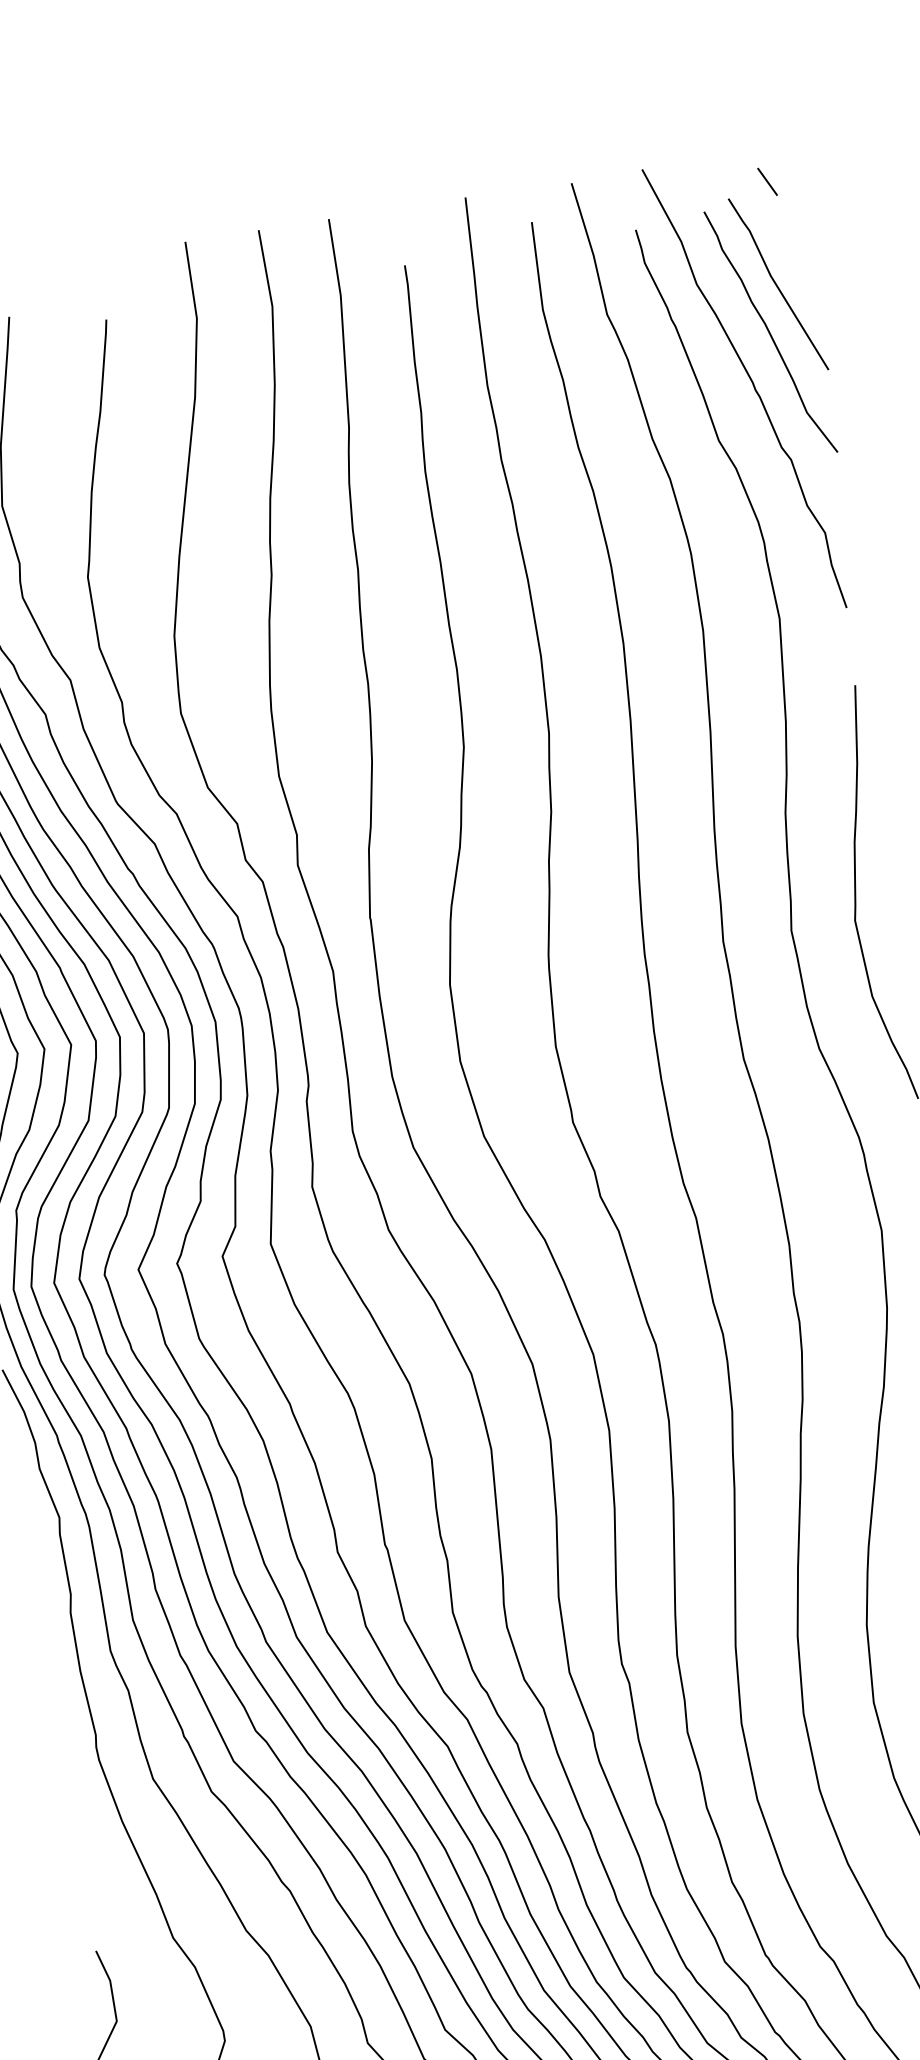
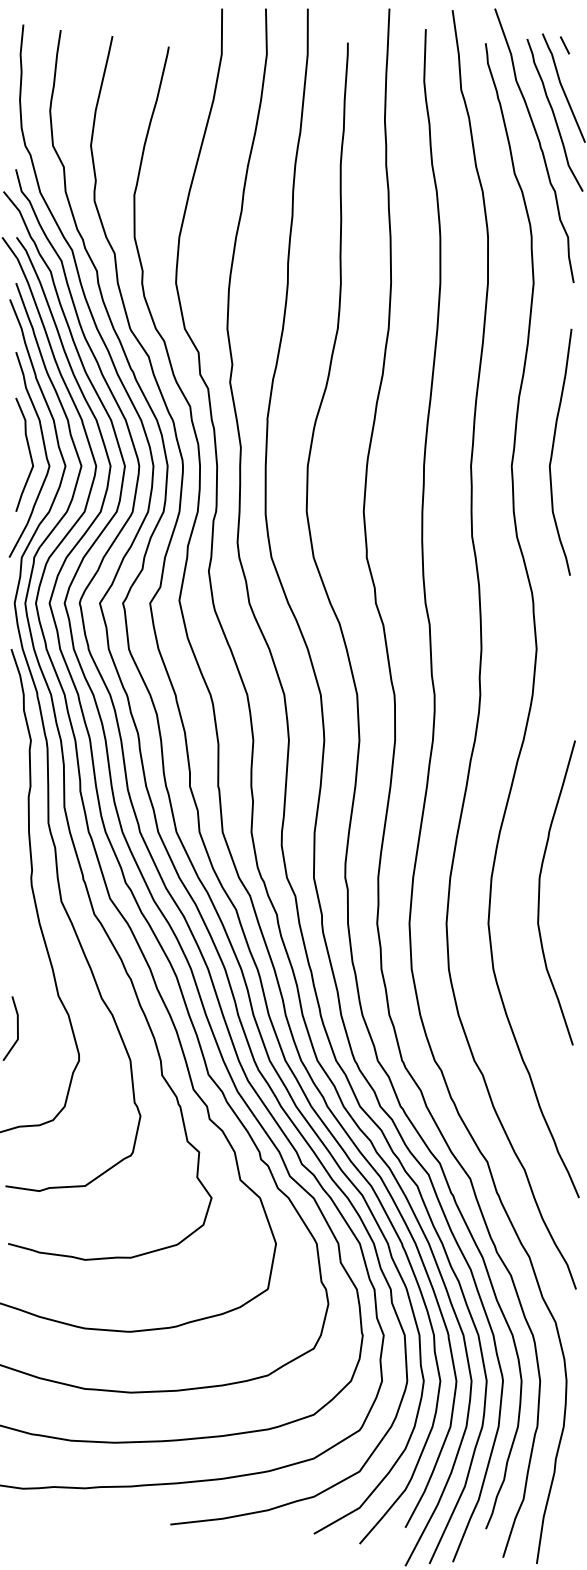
line: (768, 181) -> (565, 45), moved

